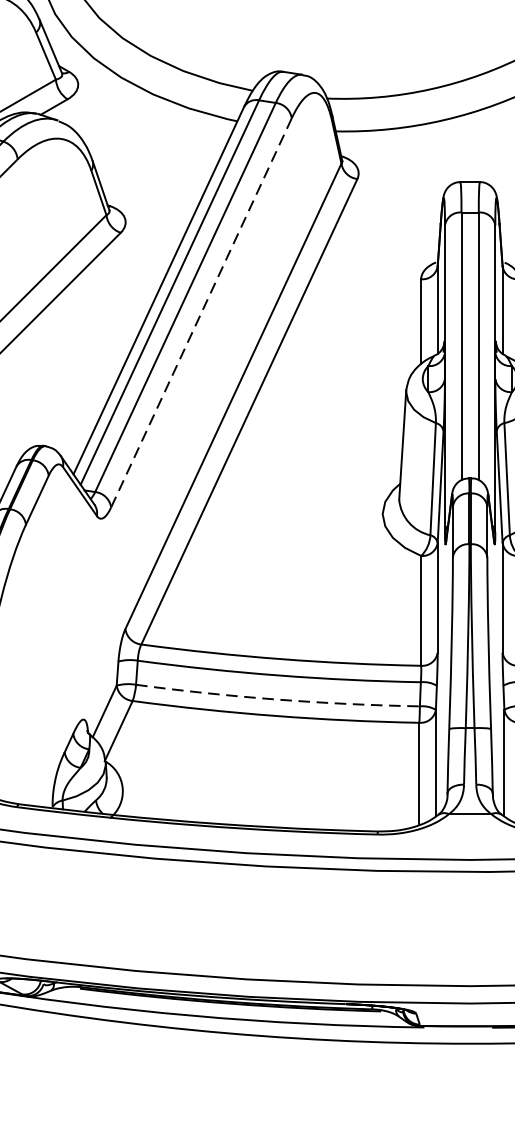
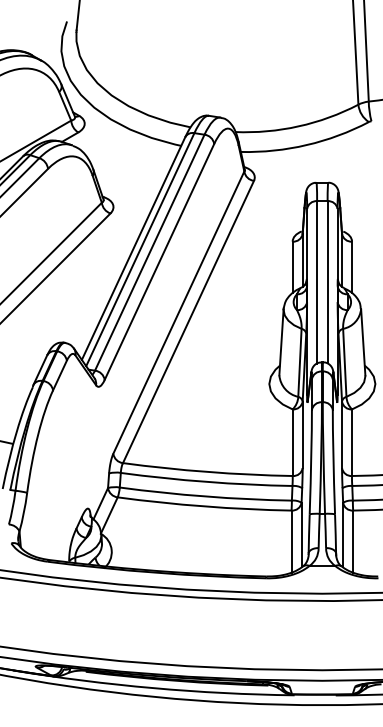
line: (201, 313) -> (159, 262), dashed -> solid
arc: (277, 699) -> (205, 496), dashed -> solid

